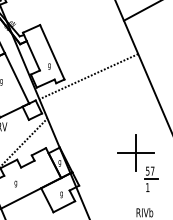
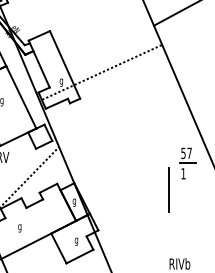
line: (88, 76) -> (100, 73), moved
line: (135, 152) -> (168, 189), removed
part: (150, 179) -> (187, 163), moved

